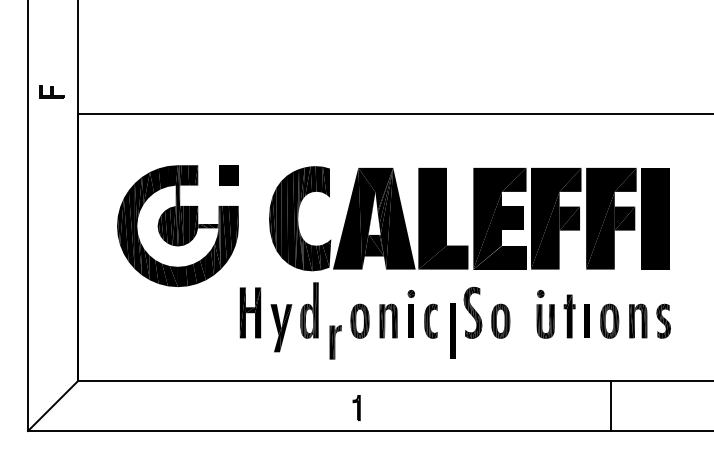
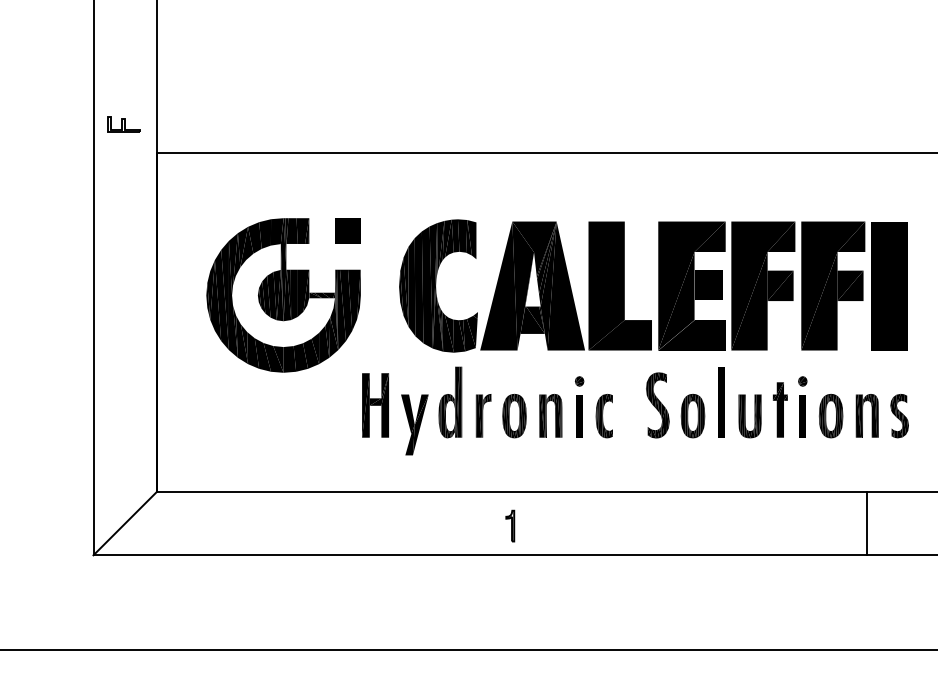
part: (540, 294) -> (802, 381), moved
part: (453, 331) -> (721, 402), moved
part: (335, 342) -> (483, 415), moved
line: (611, 405) -> (867, 523), moved

